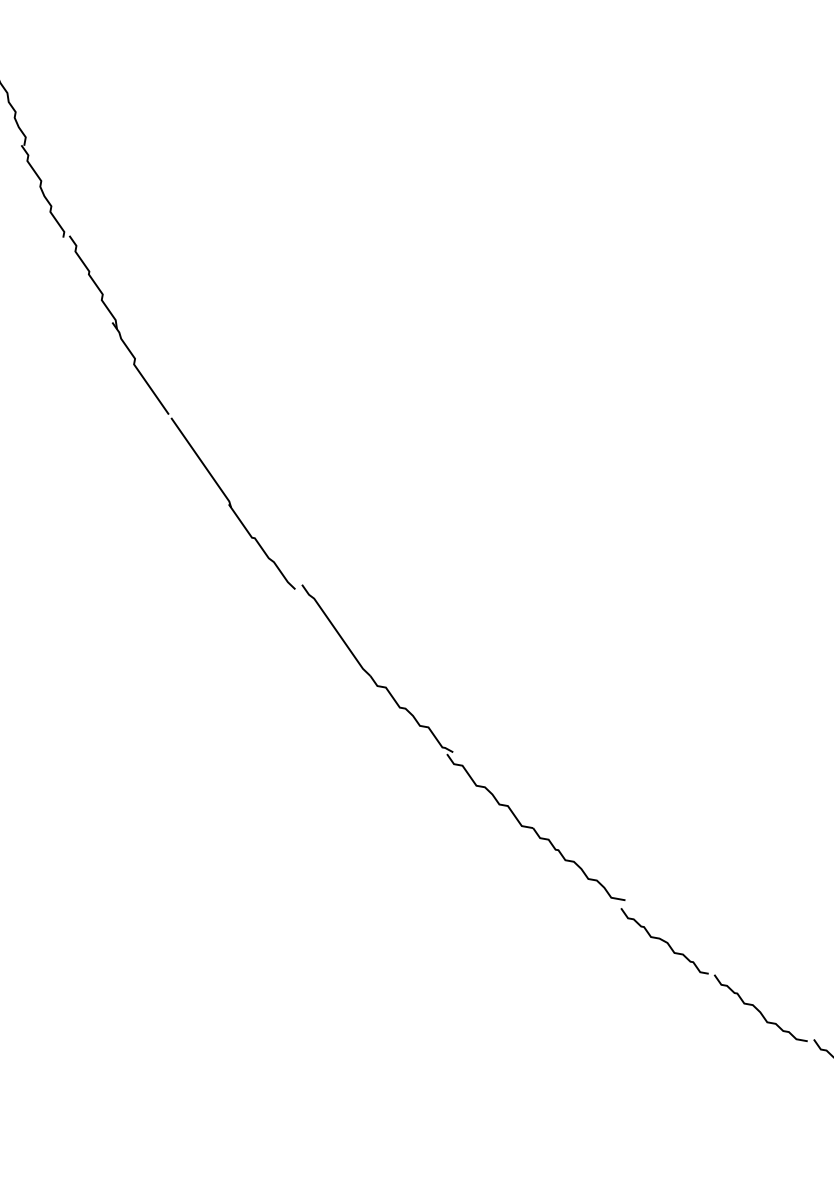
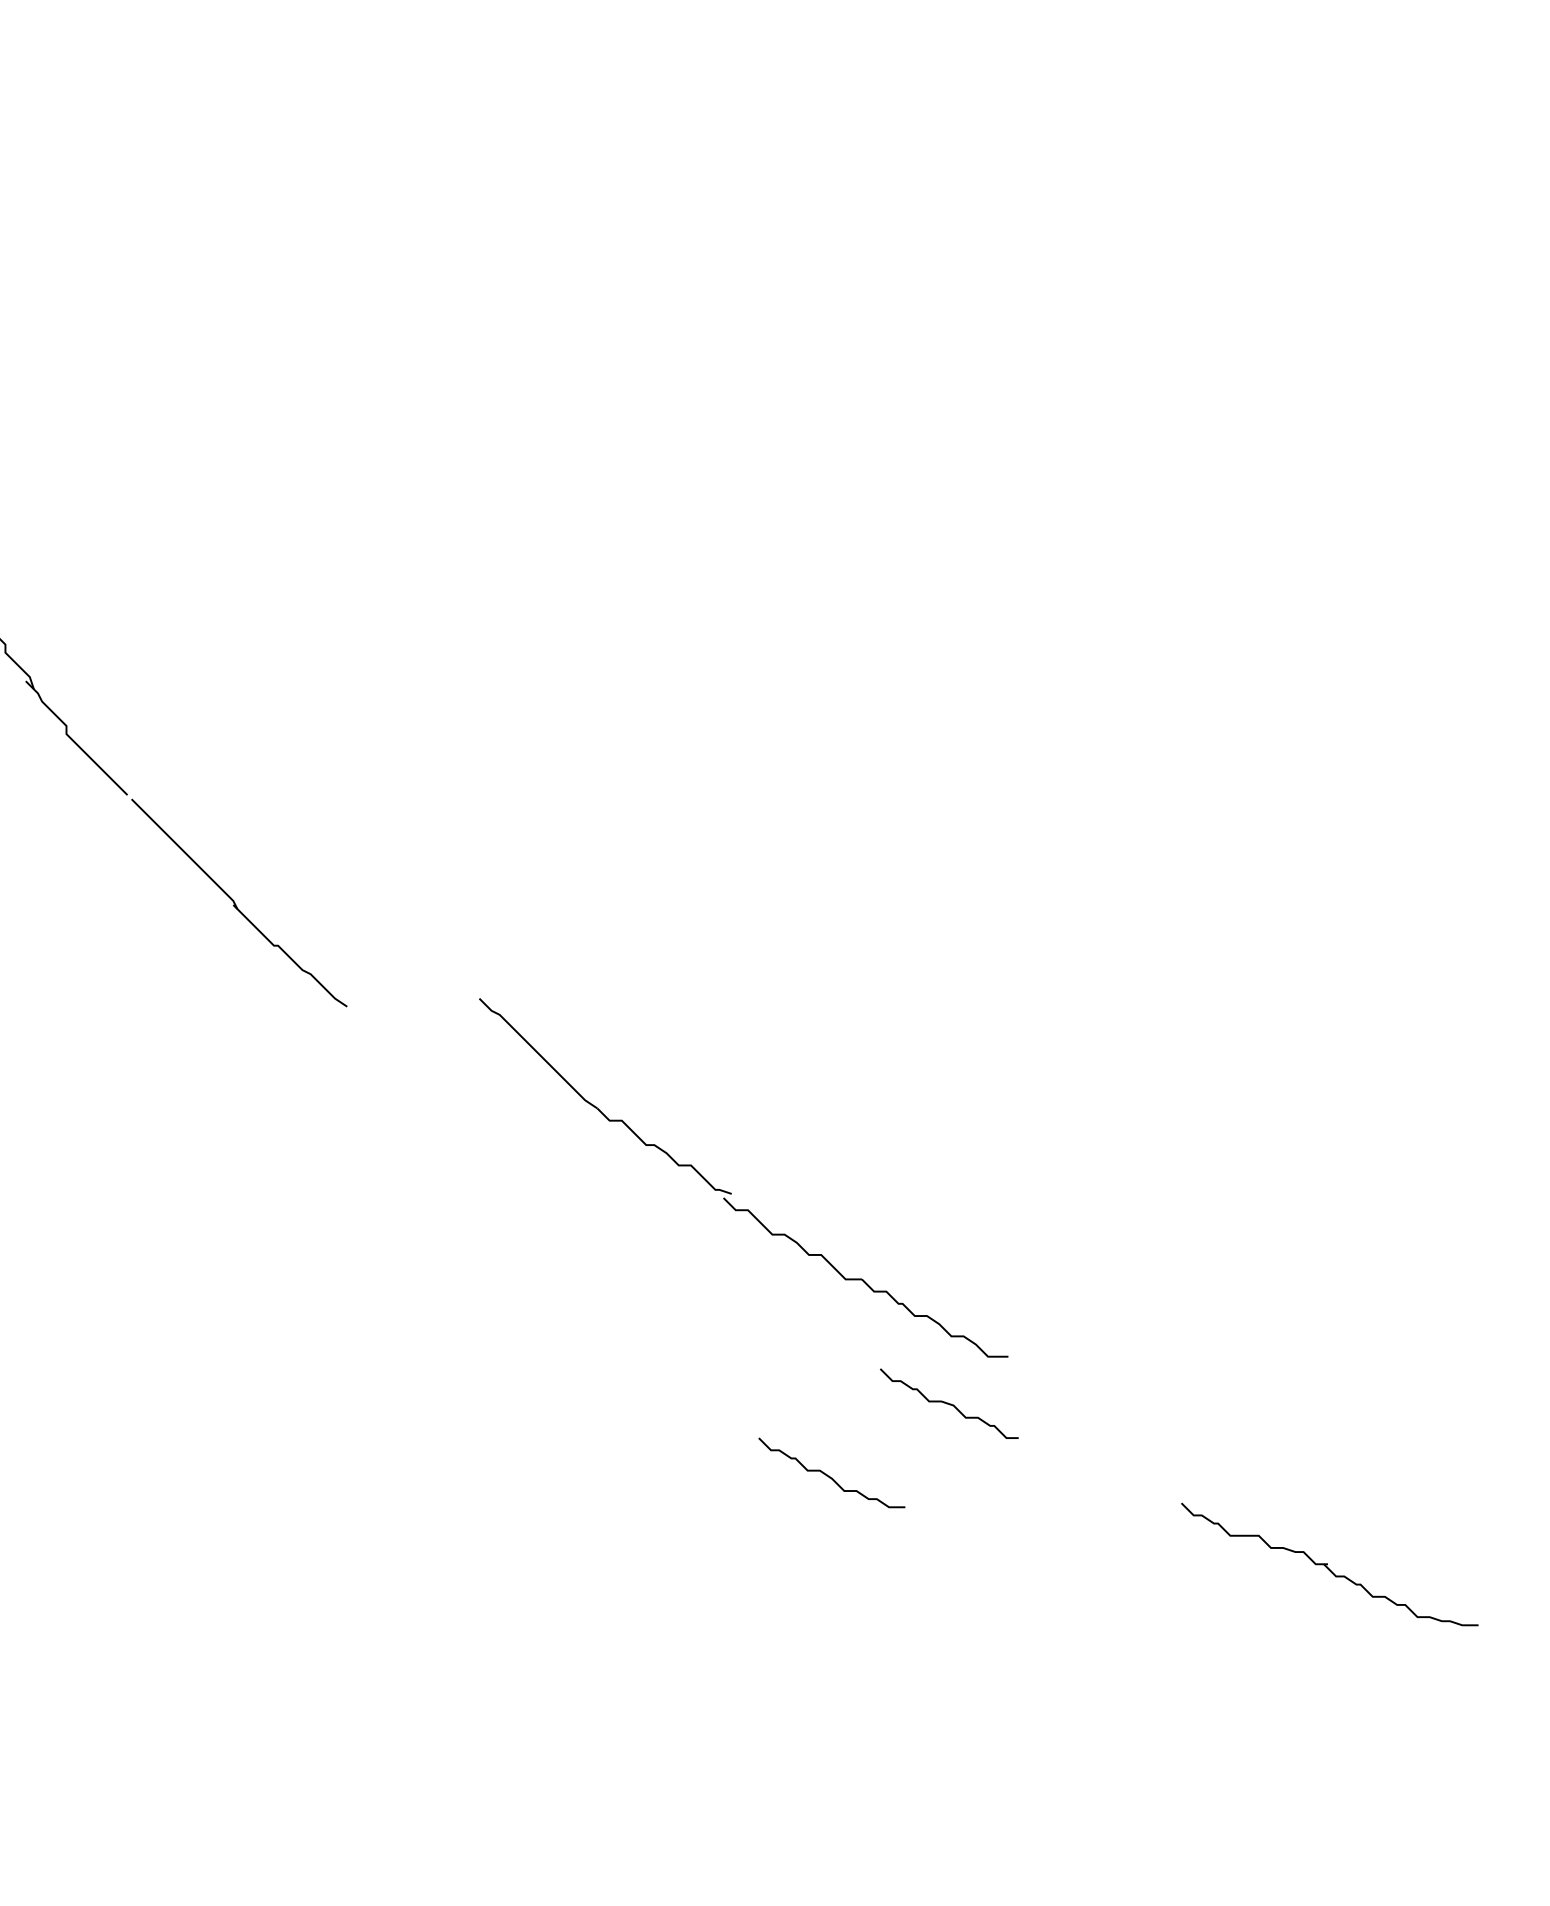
part: (453, 751) -> (731, 1192), moved
curve: (758, 1009) -> (829, 1475), moved

